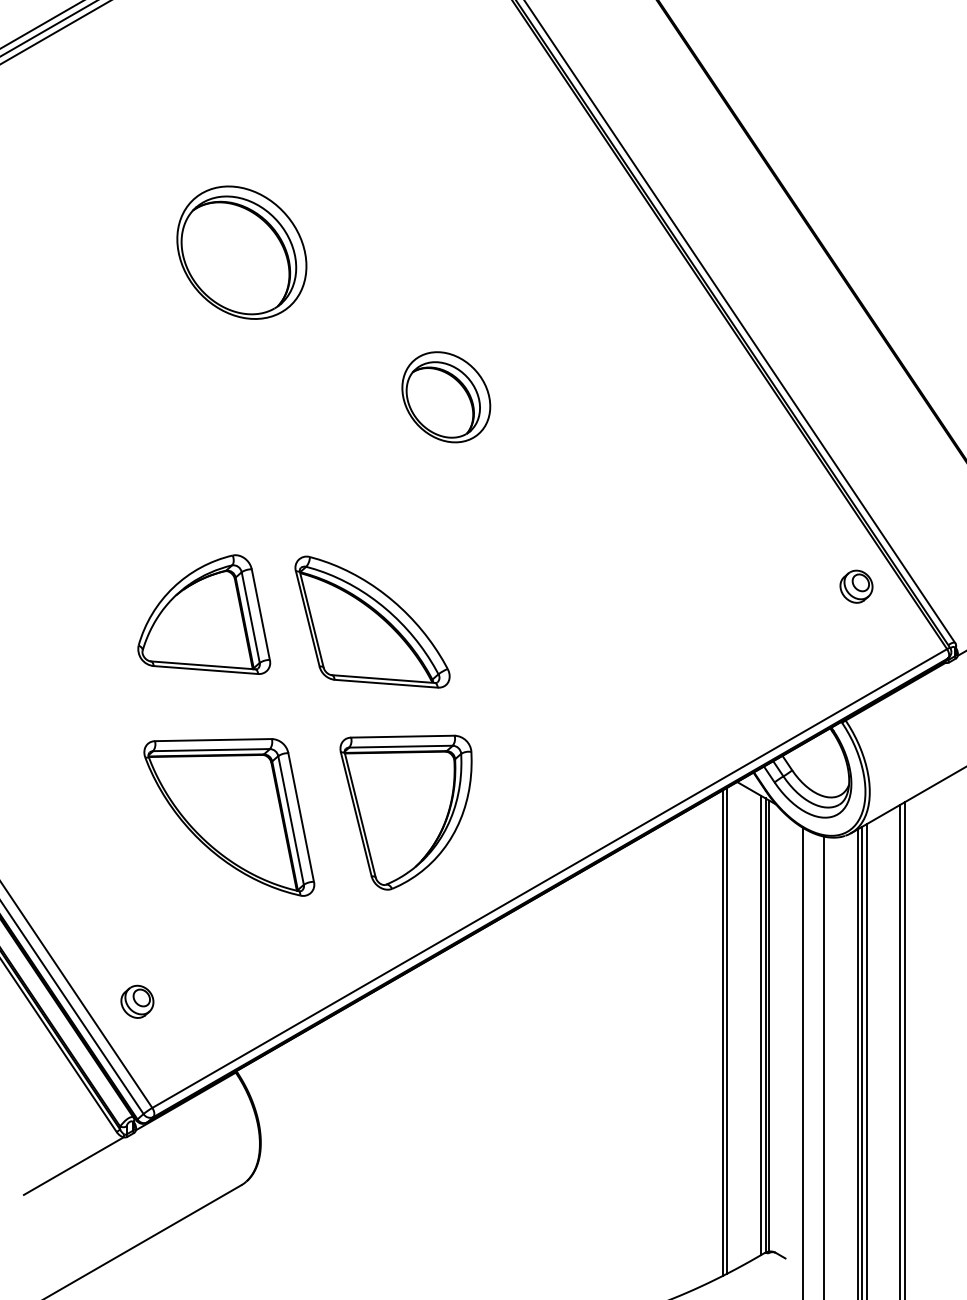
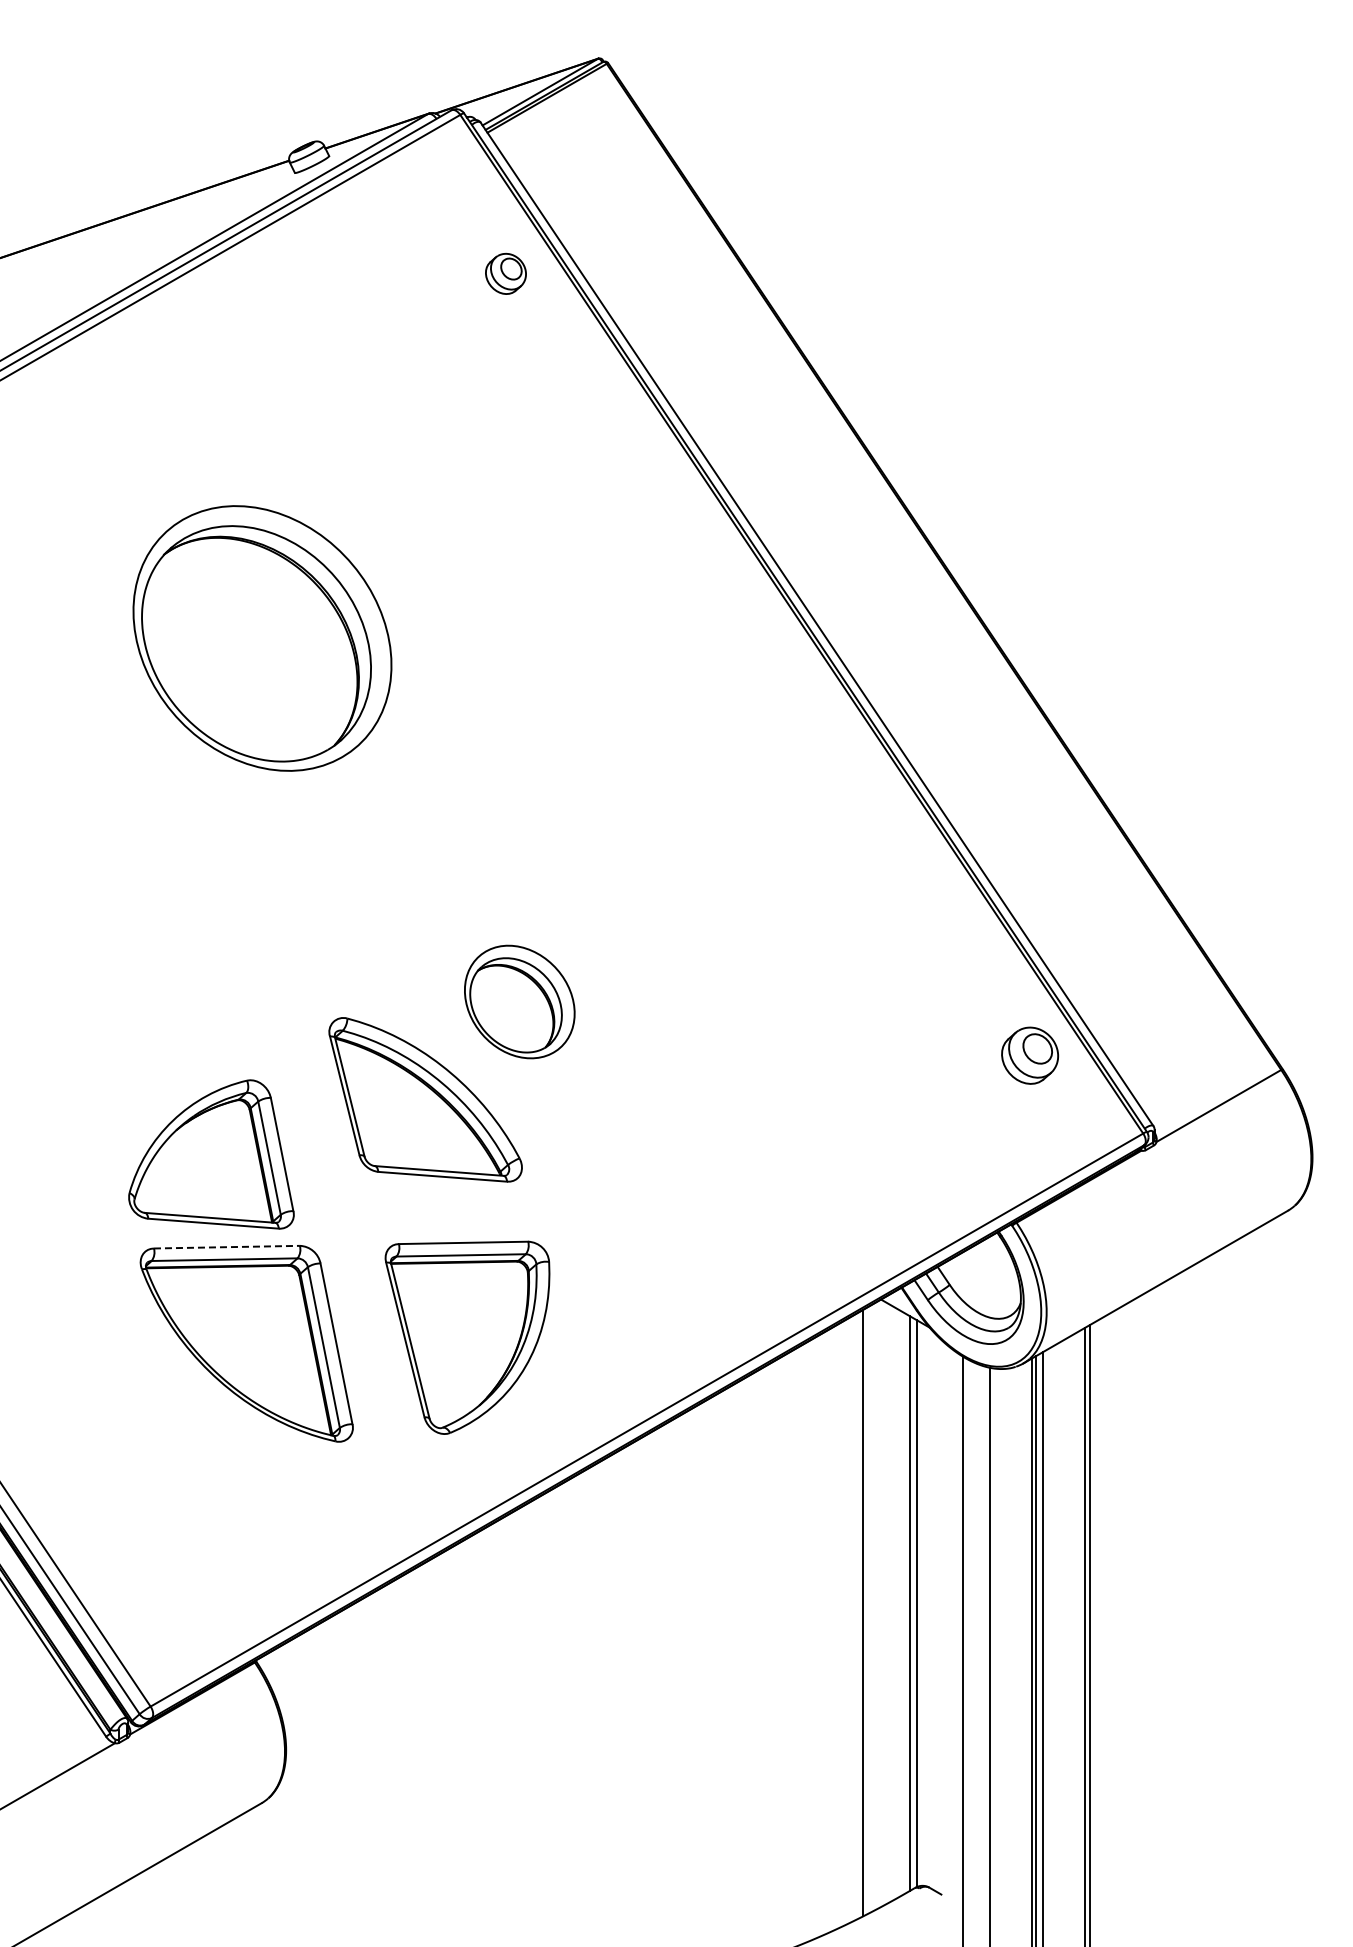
part: (241, 252) -> (262, 638), size x1.6
part: (446, 396) -> (519, 1001), moved
part: (856, 586) -> (1029, 1055), size x1.4
part: (204, 614) -> (211, 1154), moved
line: (213, 740) -> (226, 1247), solid -> dashed
part: (137, 1002) -> (131, 1574), removed
line: (769, 1025) -> (921, 1603), removed
line: (727, 1030) -> (868, 1609), removed

